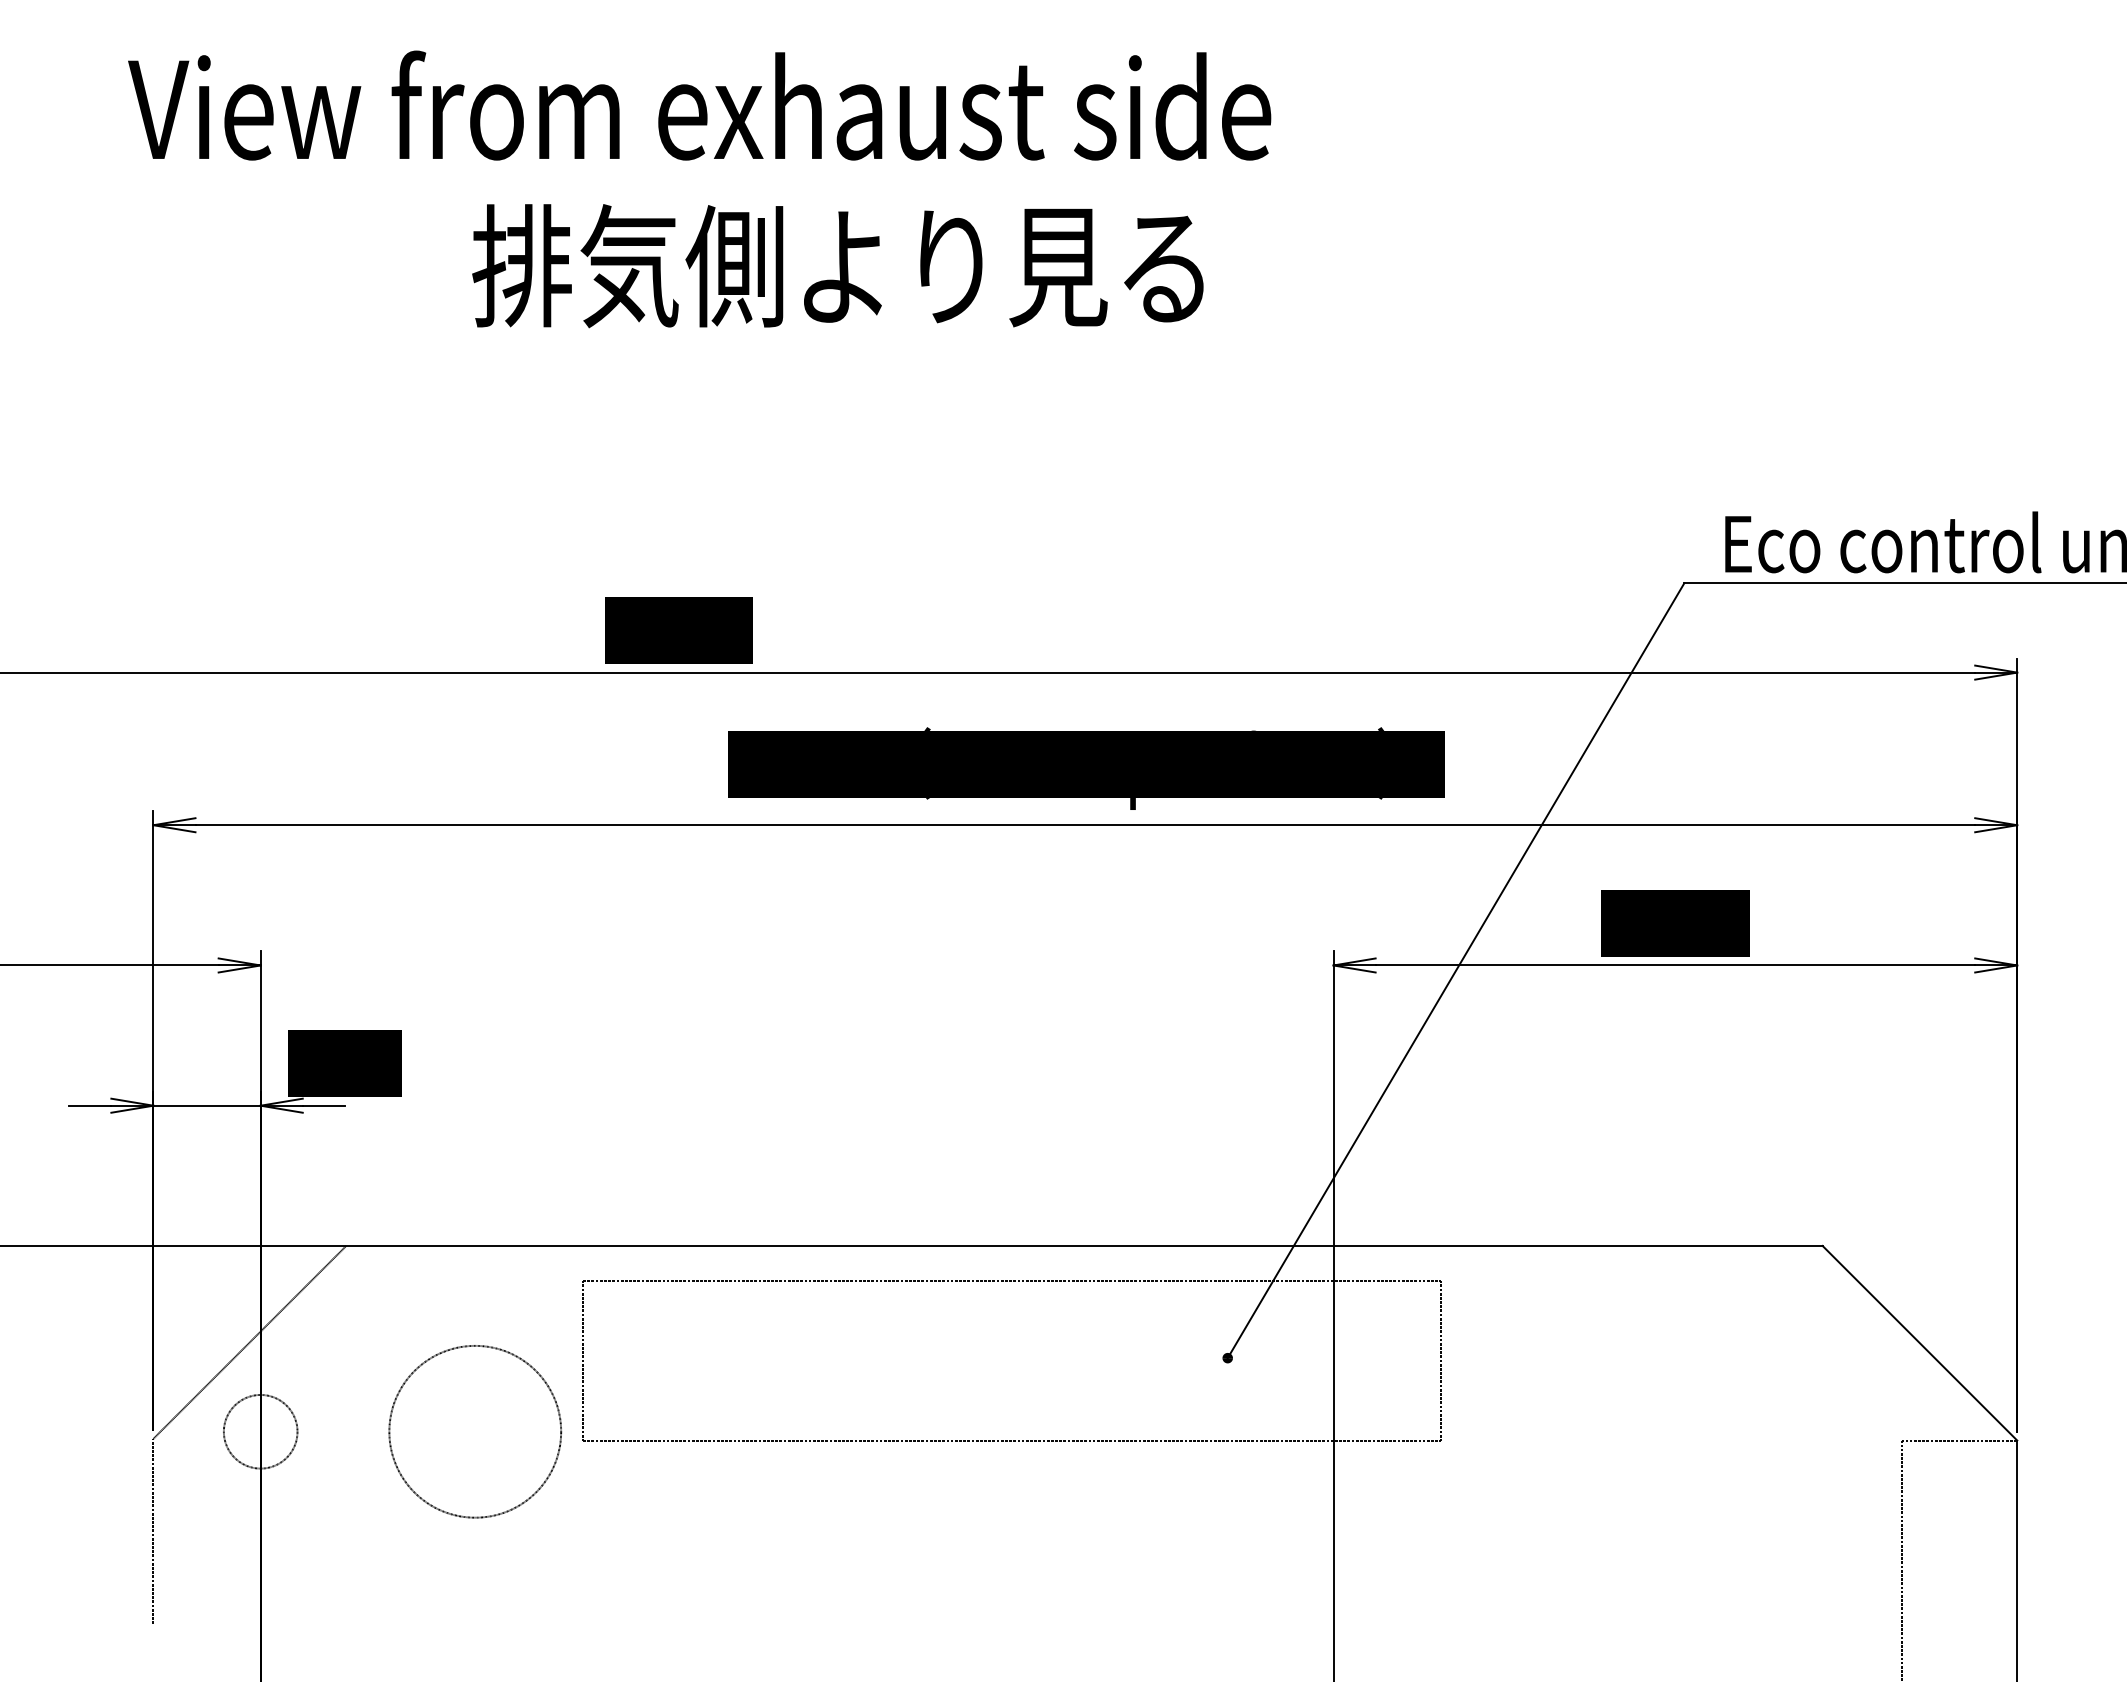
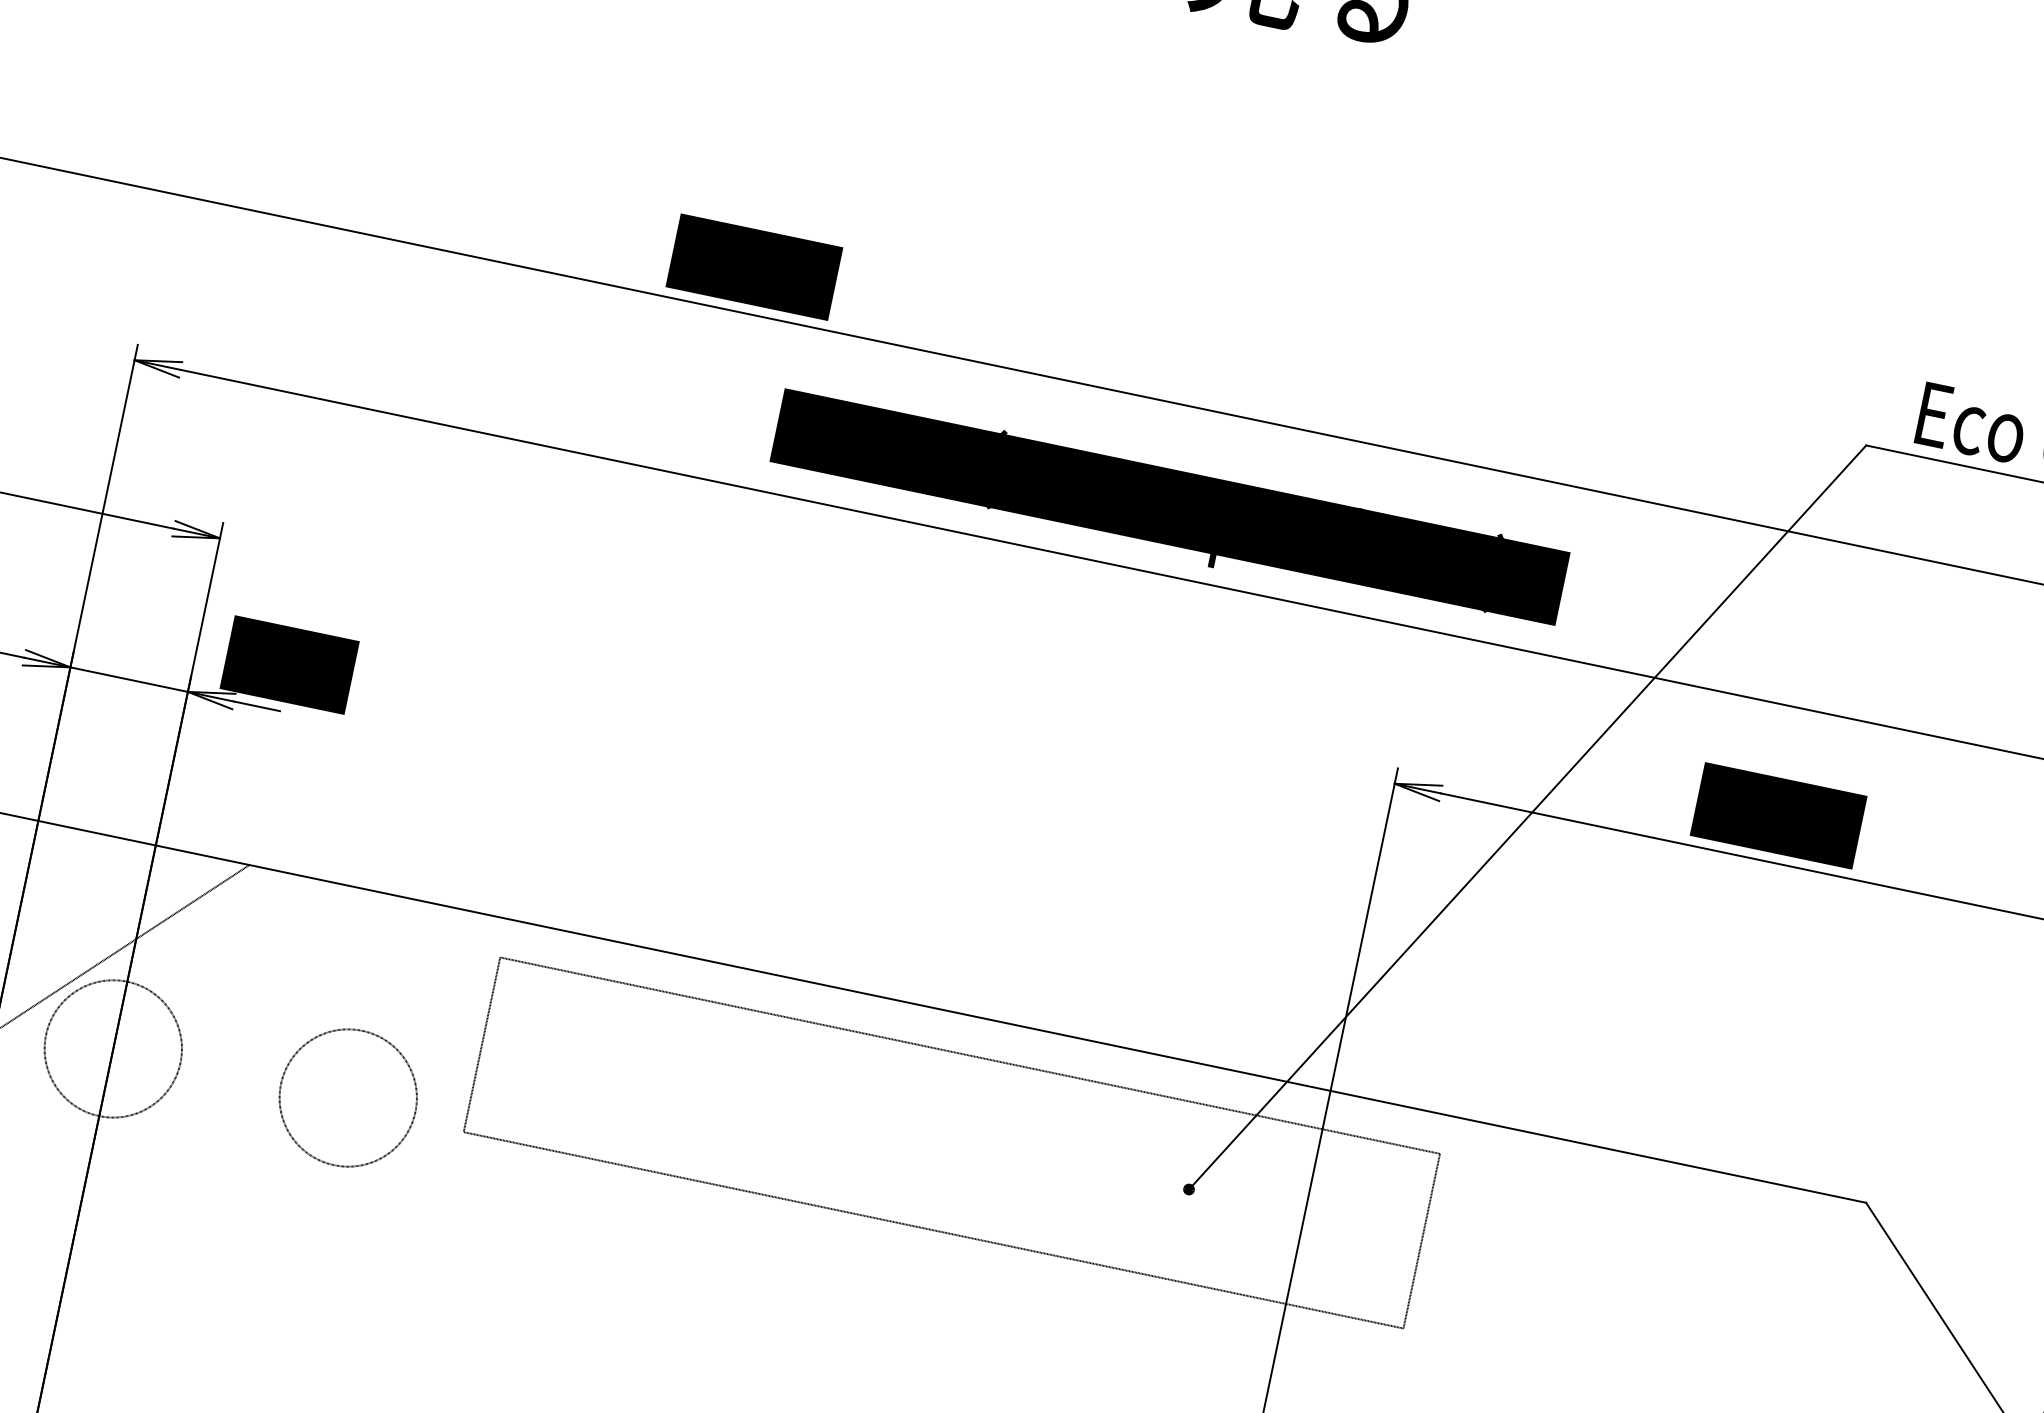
circle: (260, 1431) -> (113, 1048), size x1.67
circle: (474, 1431) -> (347, 1097), size x0.71

